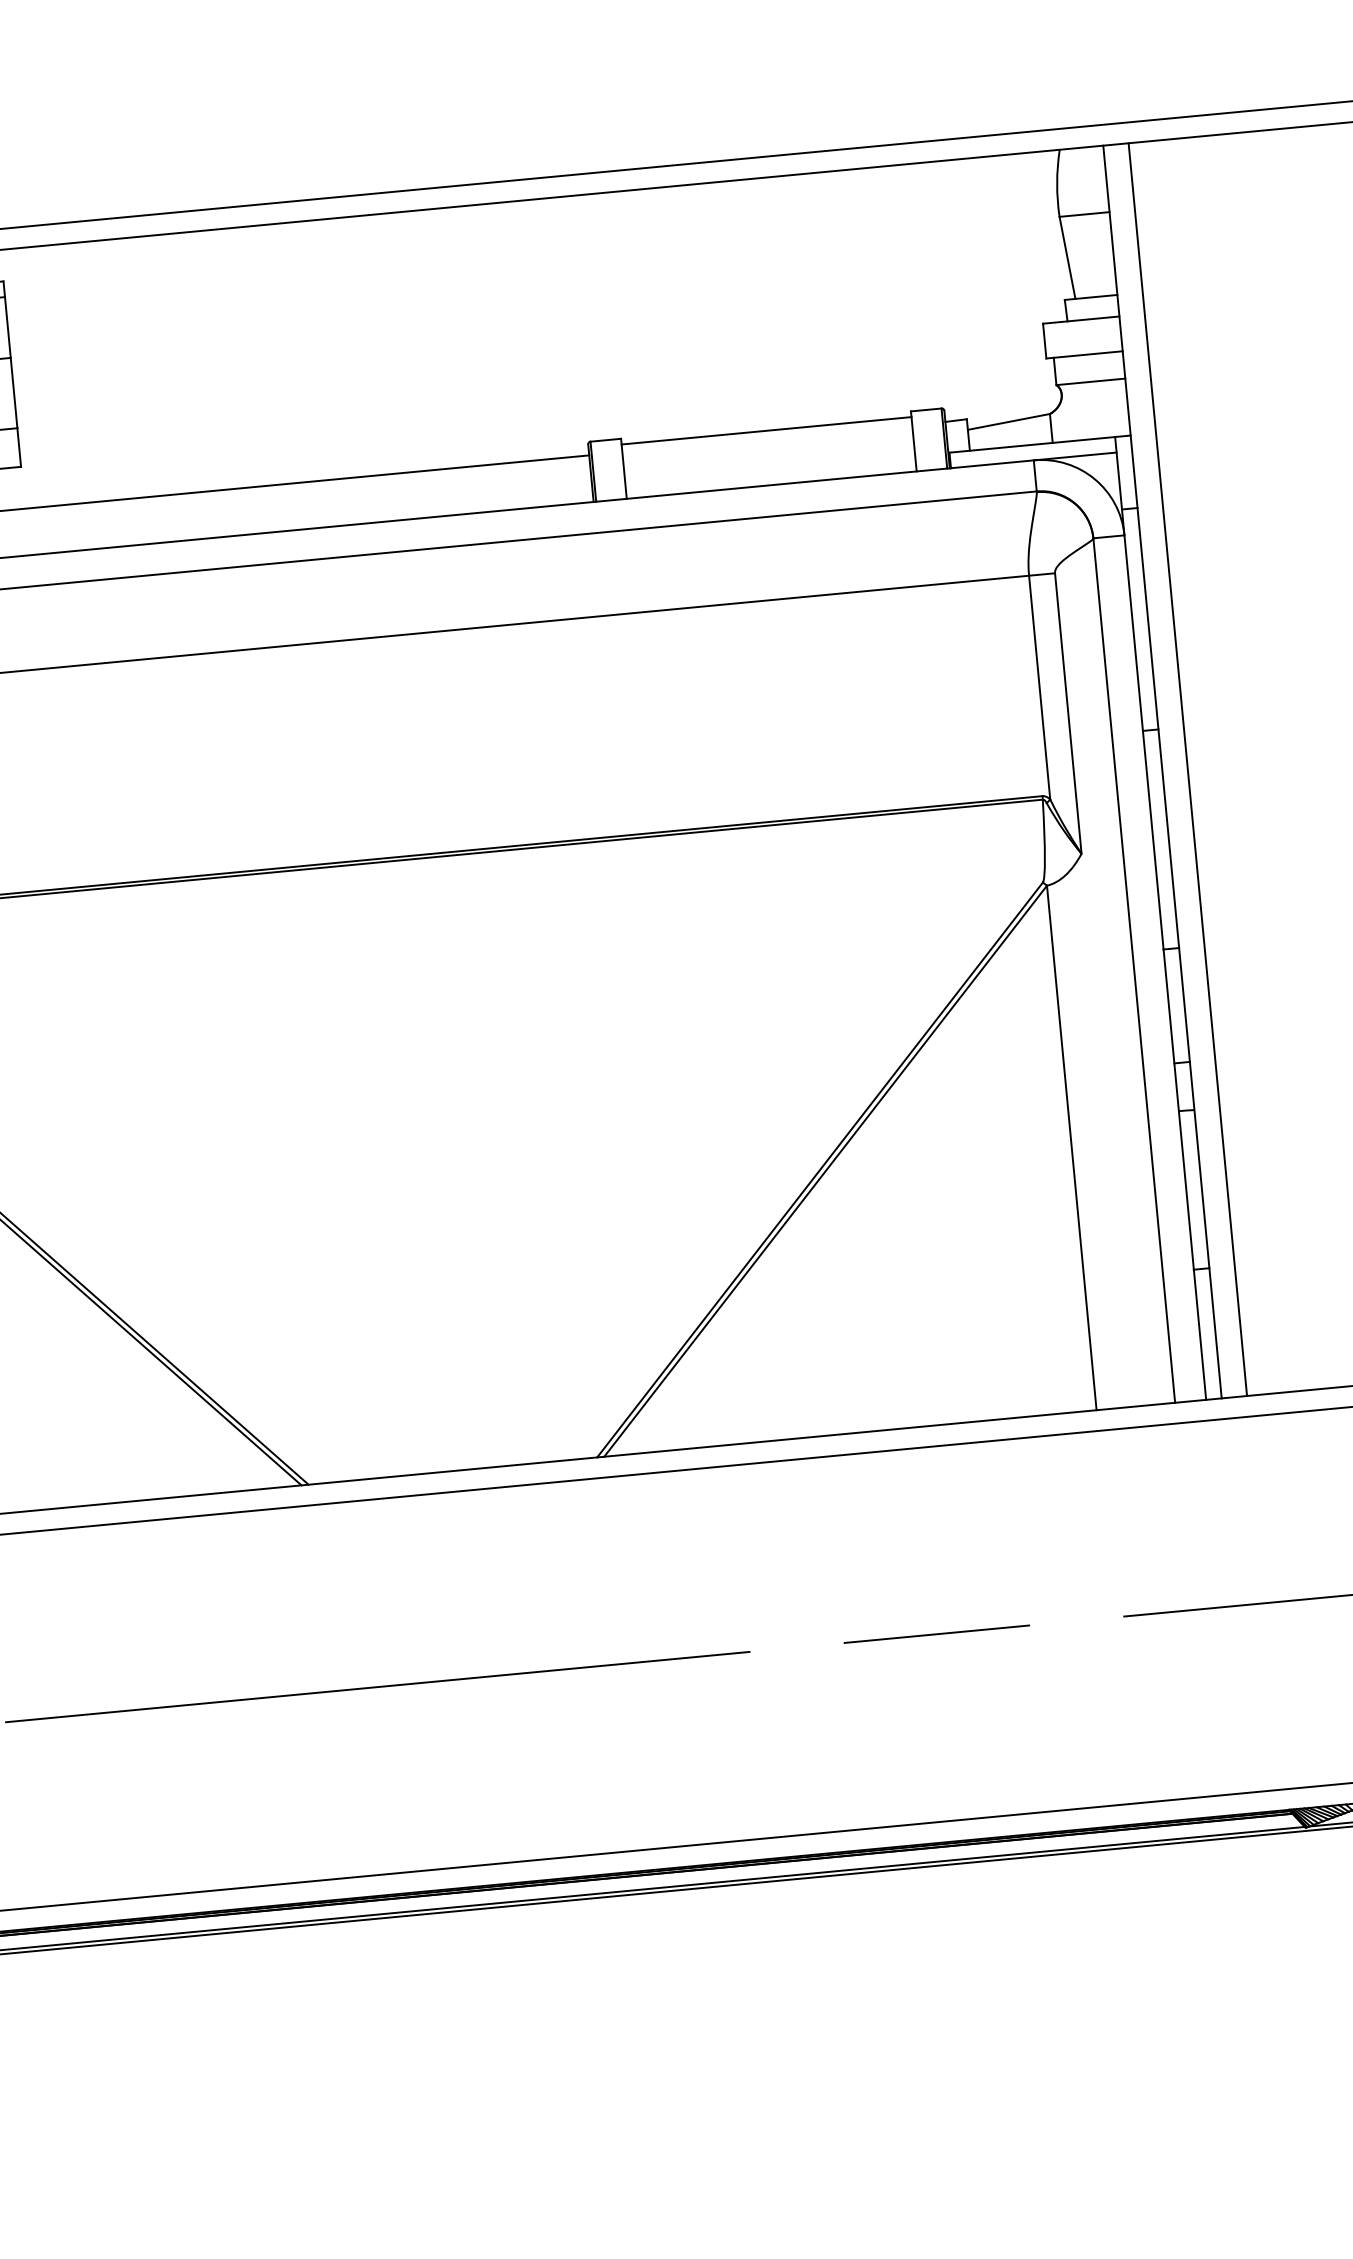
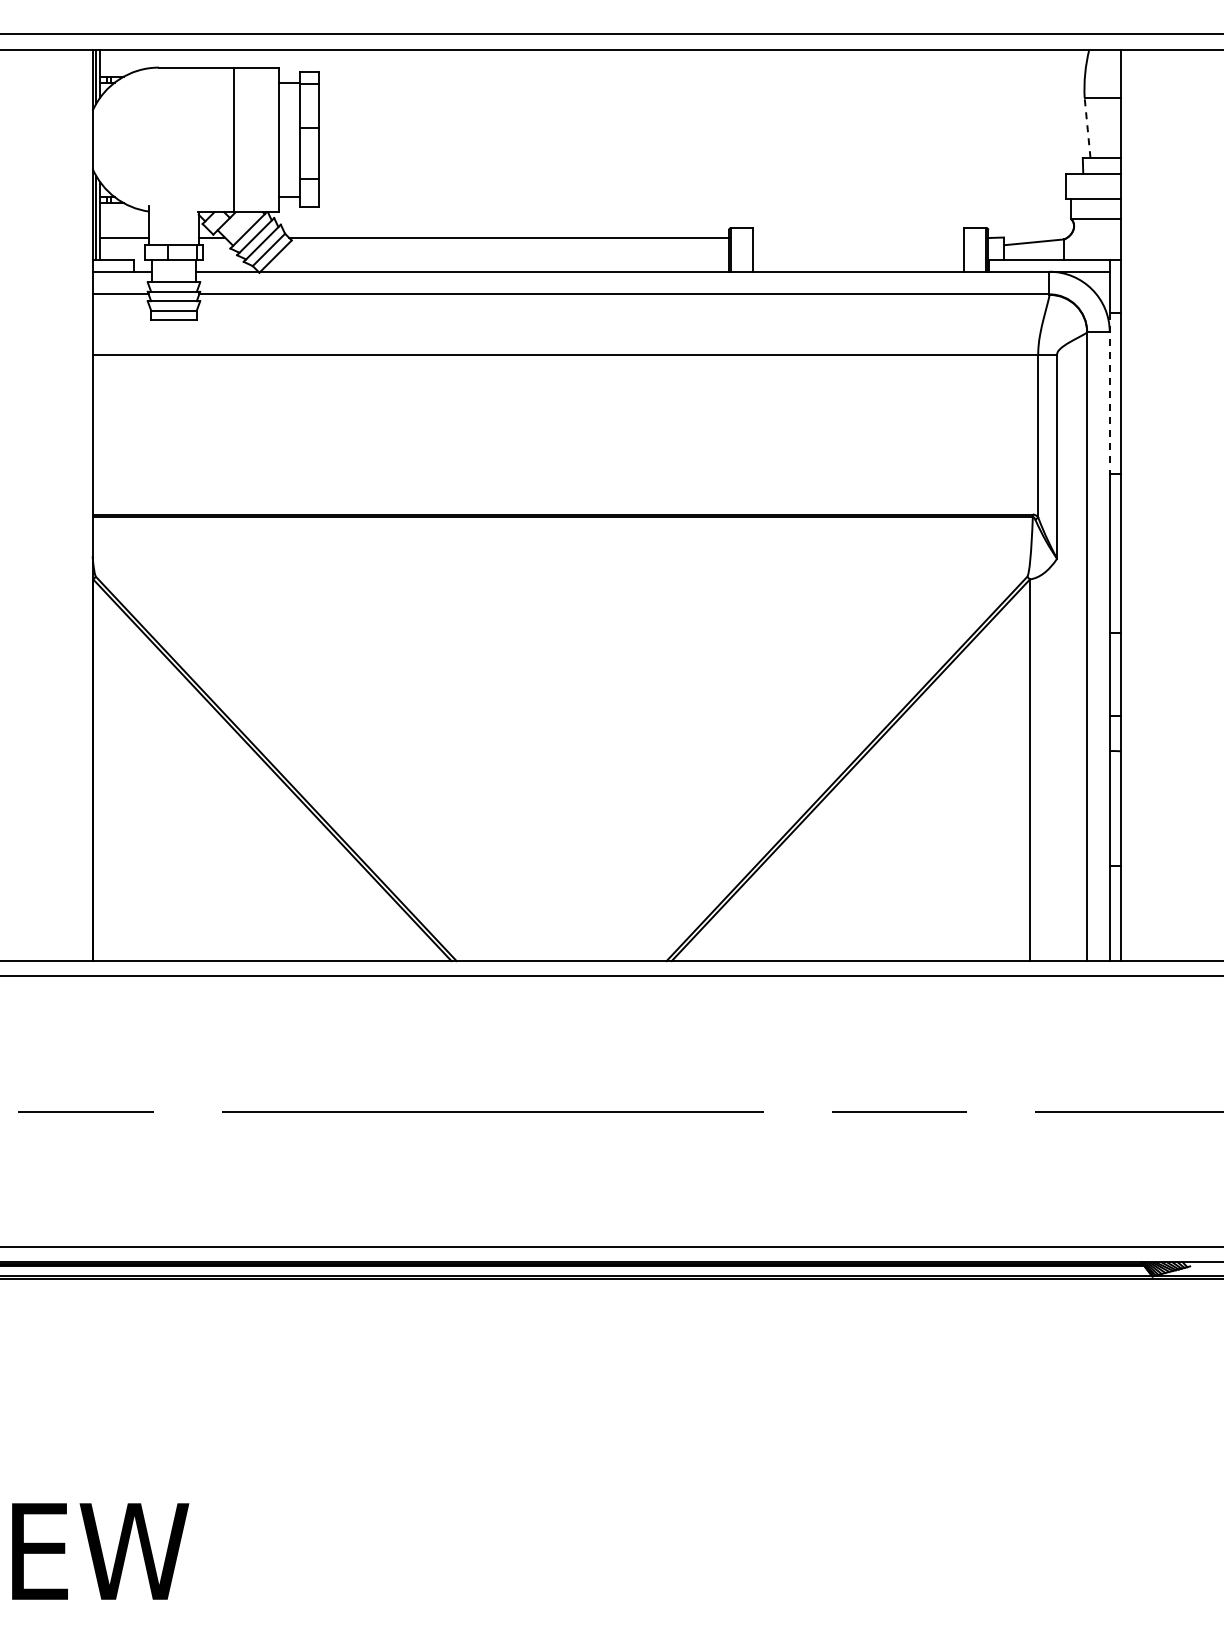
line: (1067, 257) -> (1087, 127), solid -> dashed
line: (766, 431) -> (858, 232), removed
line: (1132, 619) -> (1109, 393), solid -> dashed
line: (1187, 769) -> (1139, 505), removed

